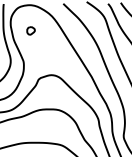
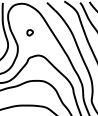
part: (30, 30) -> (29, 32), moved

